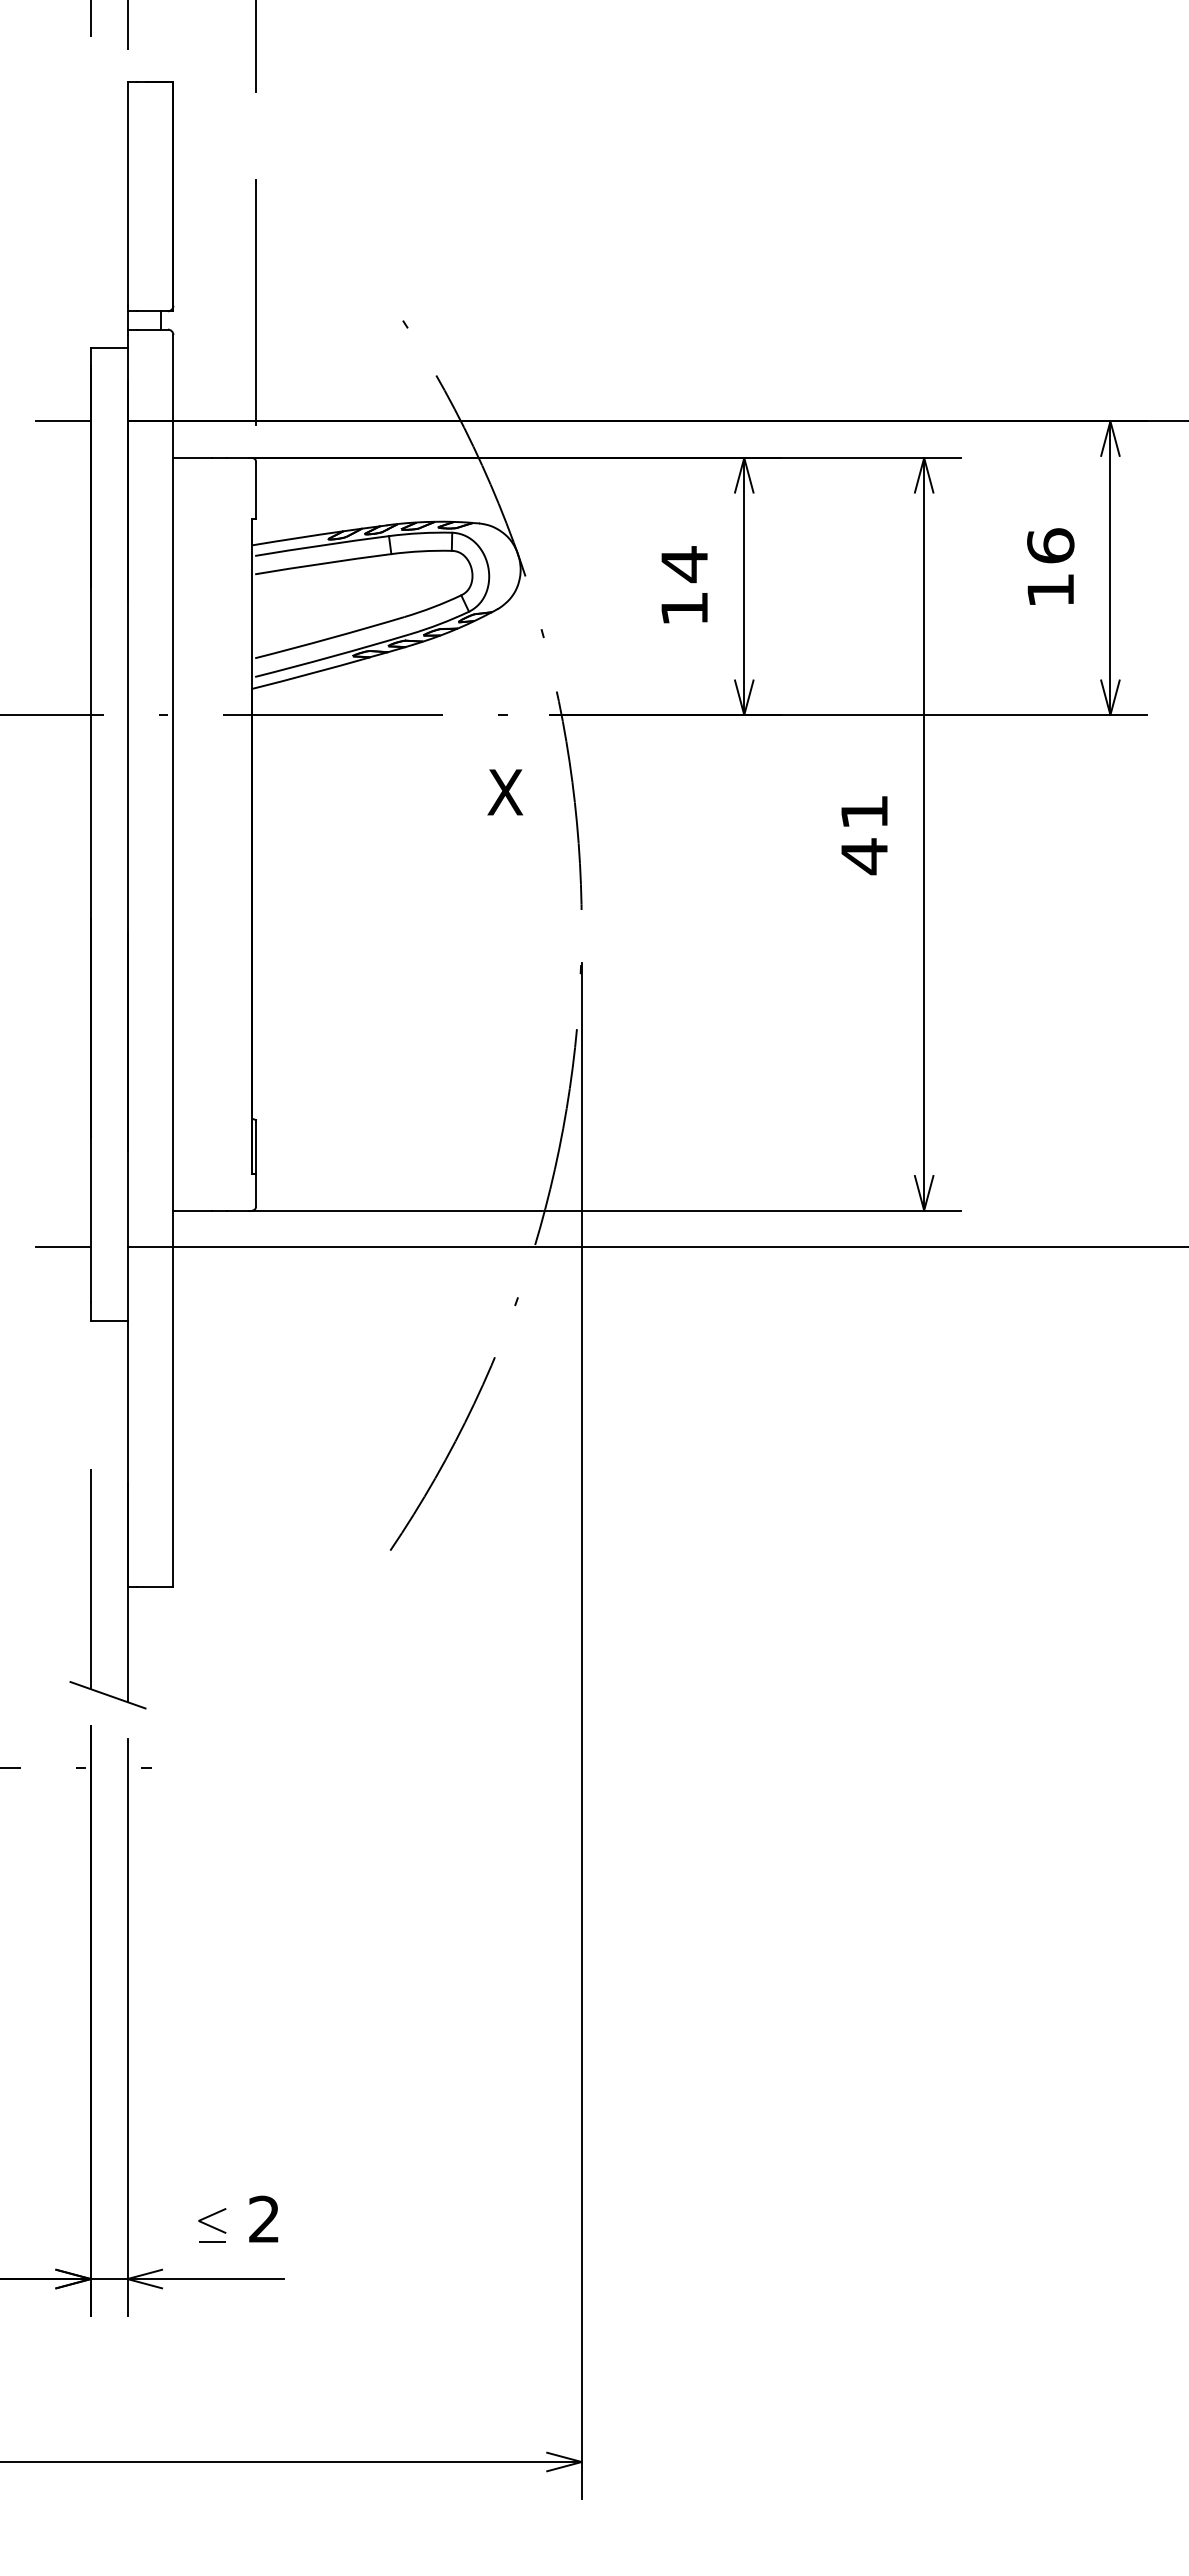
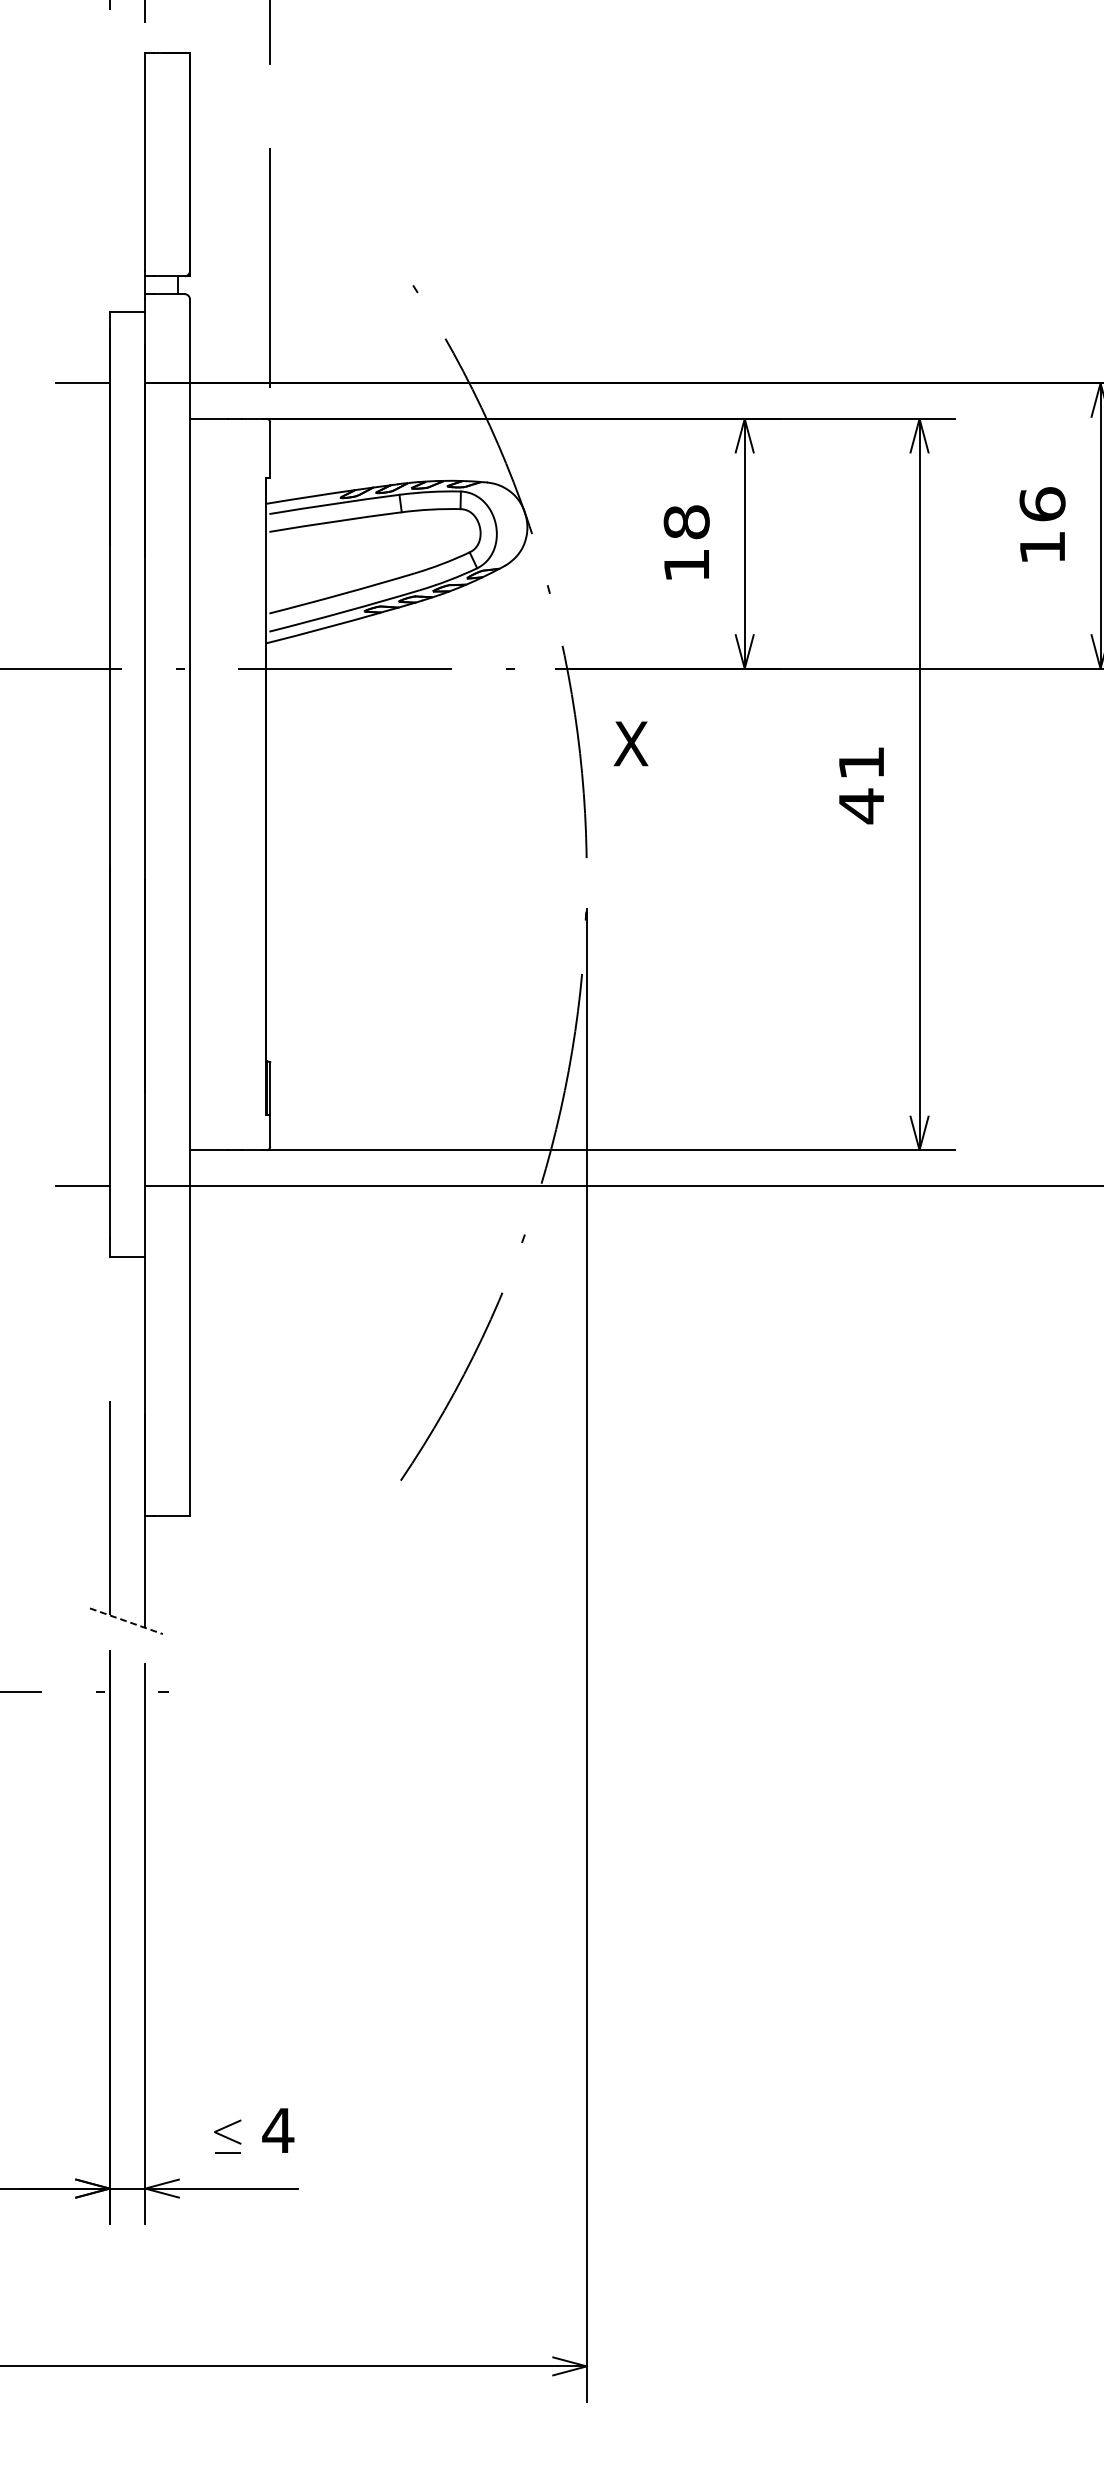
text: (684, 564) -> (686, 522), 14 -> 18
text: (505, 792) -> (631, 743), moved
line: (108, 1695) -> (126, 1621), solid -> dashed
text: (263, 2218) -> (277, 2129), 2 -> 4

